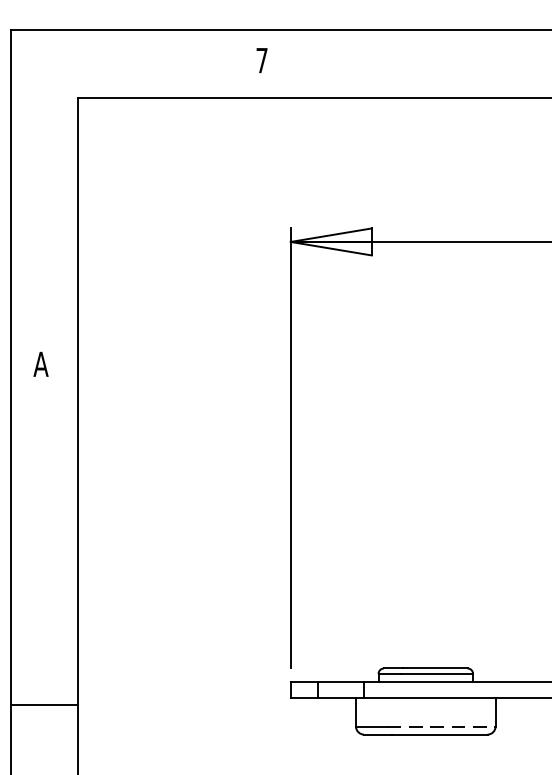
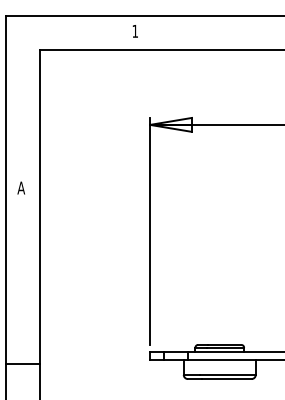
text: (262, 60) -> (135, 31), 7 -> 1
line: (440, 725) -> (227, 374), dashed -> solid

